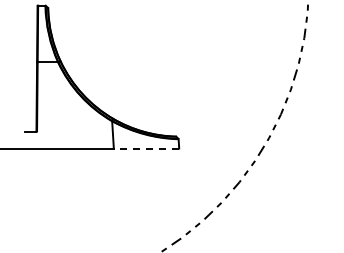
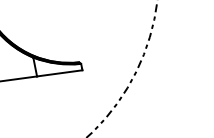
line: (146, 148) -> (59, 73), dashed -> solid

